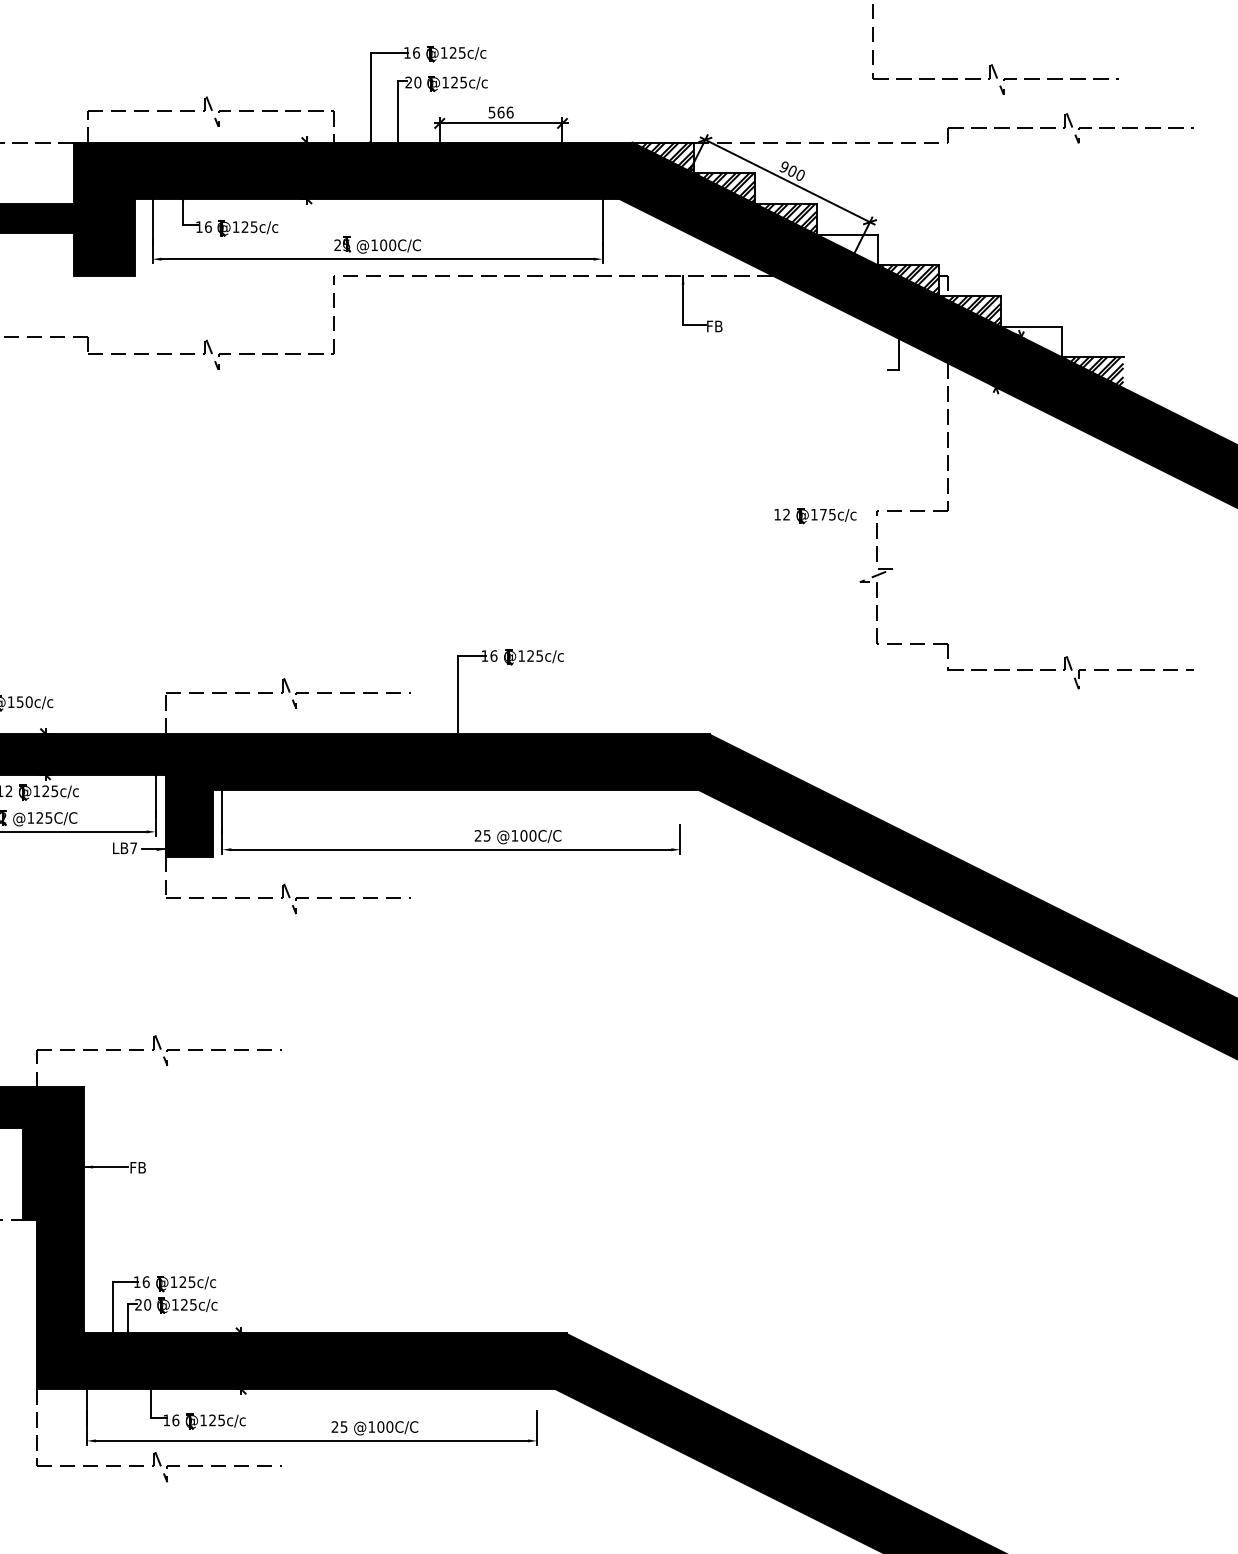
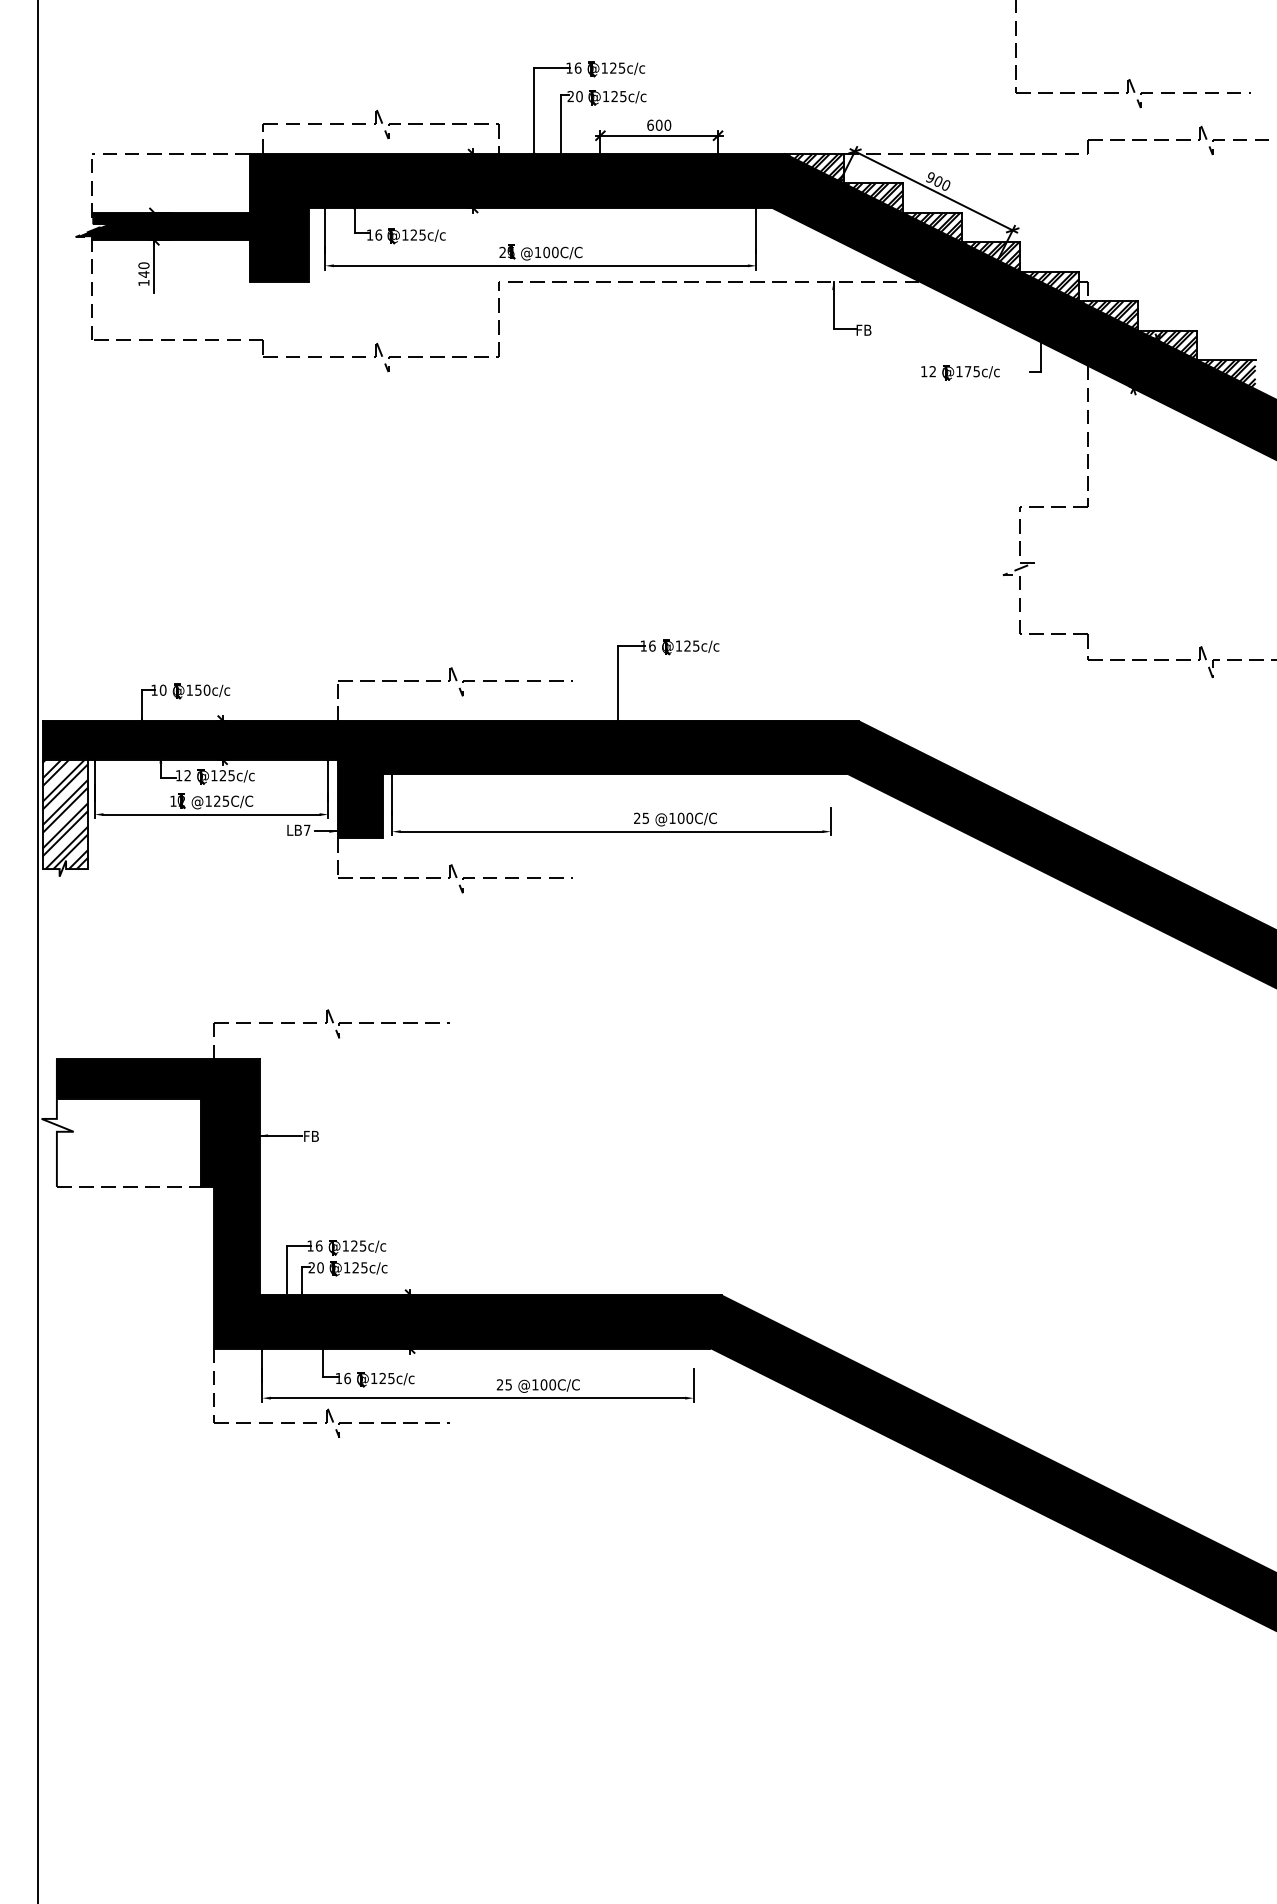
text: (501, 111) -> (659, 124), 566 -> 600
hatch: (847, 249) -> (991, 256), added
hatch: (1032, 340) -> (1168, 343), added
part: (815, 515) -> (960, 372), moved

